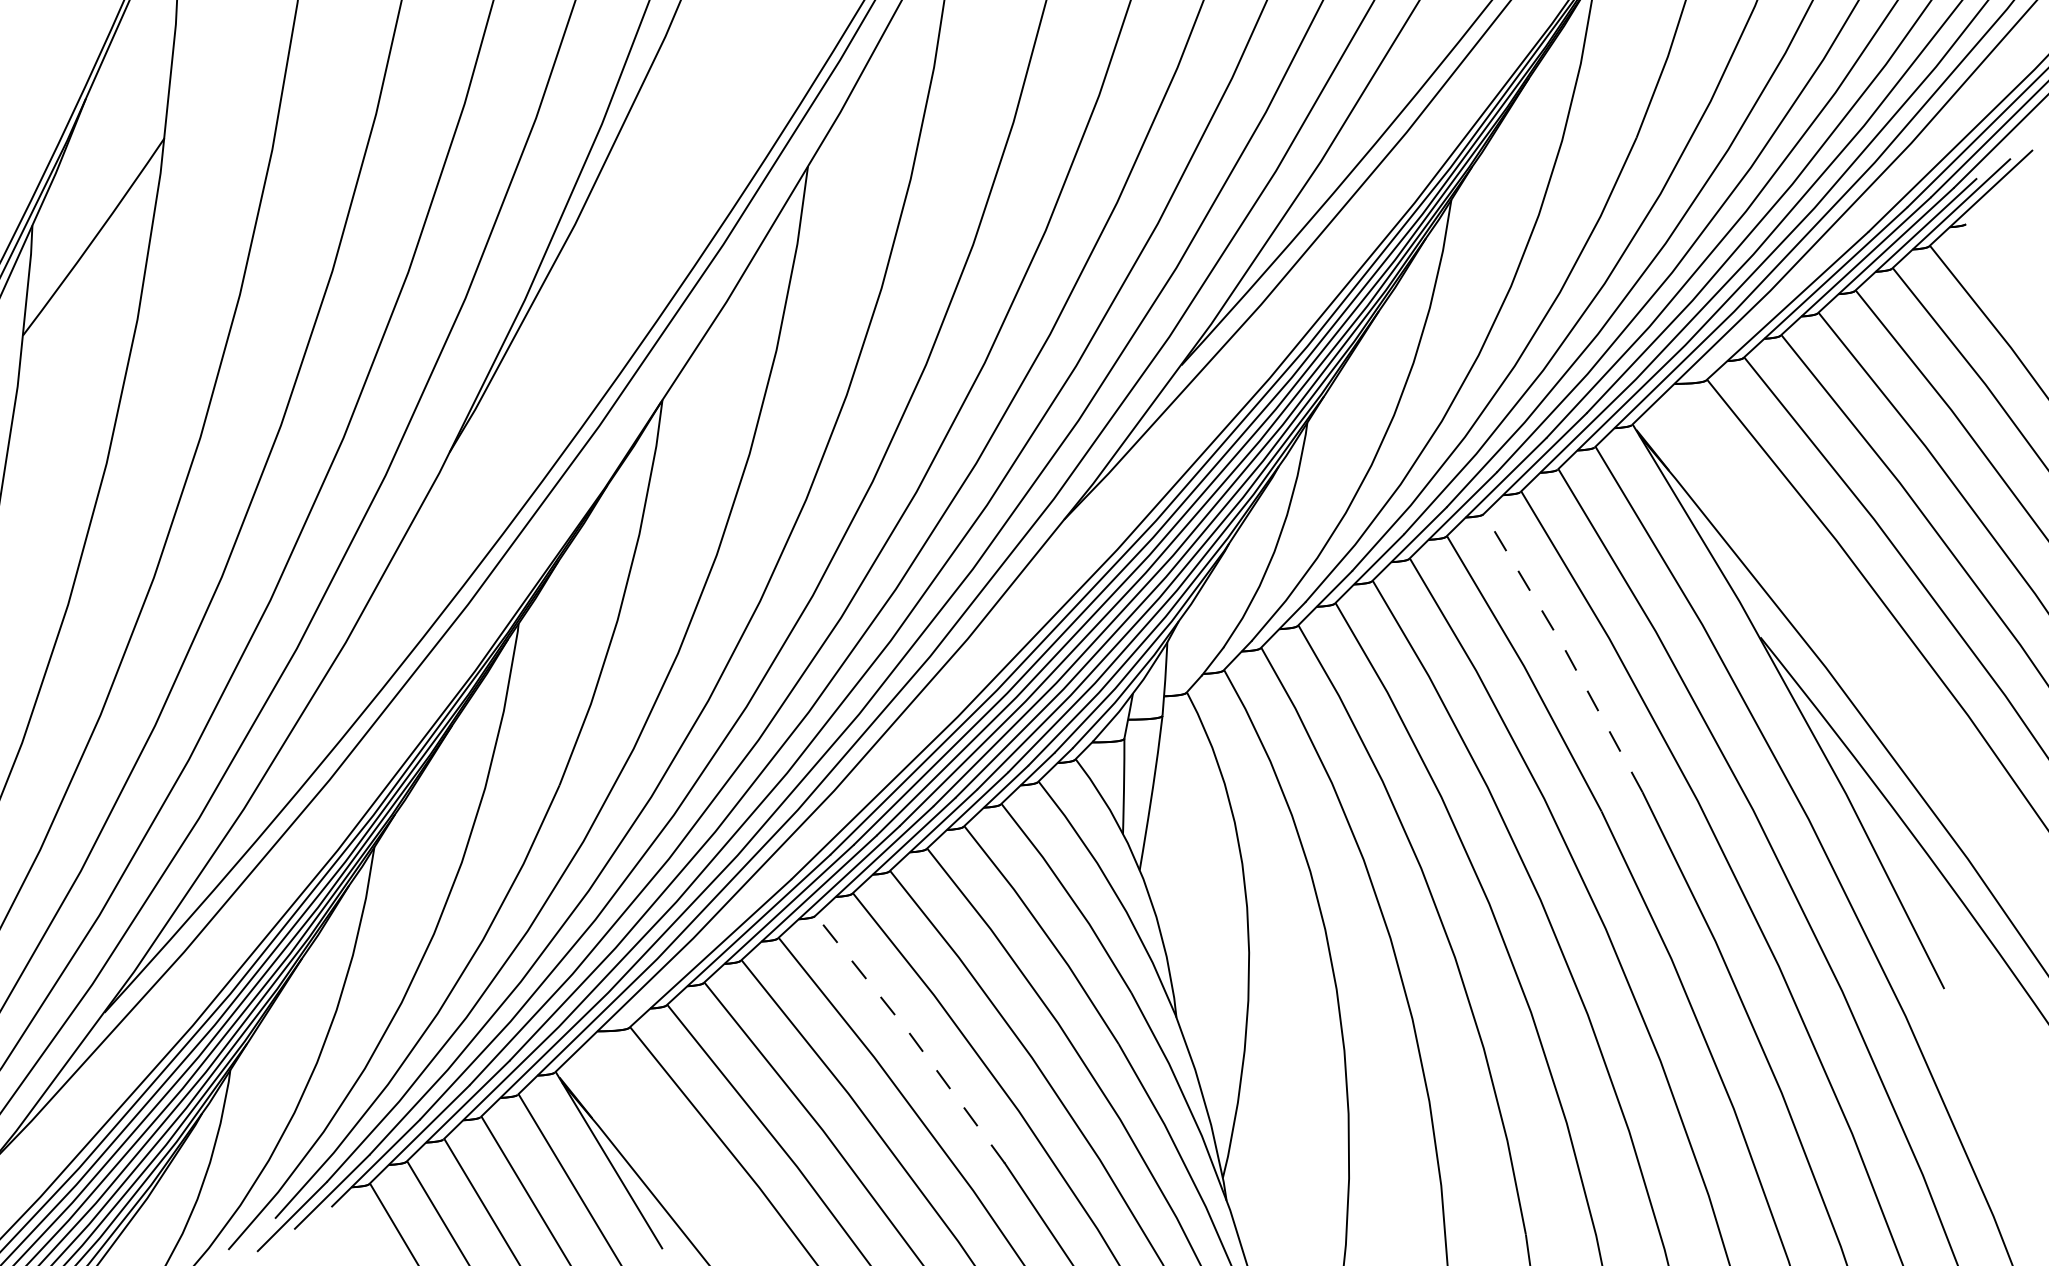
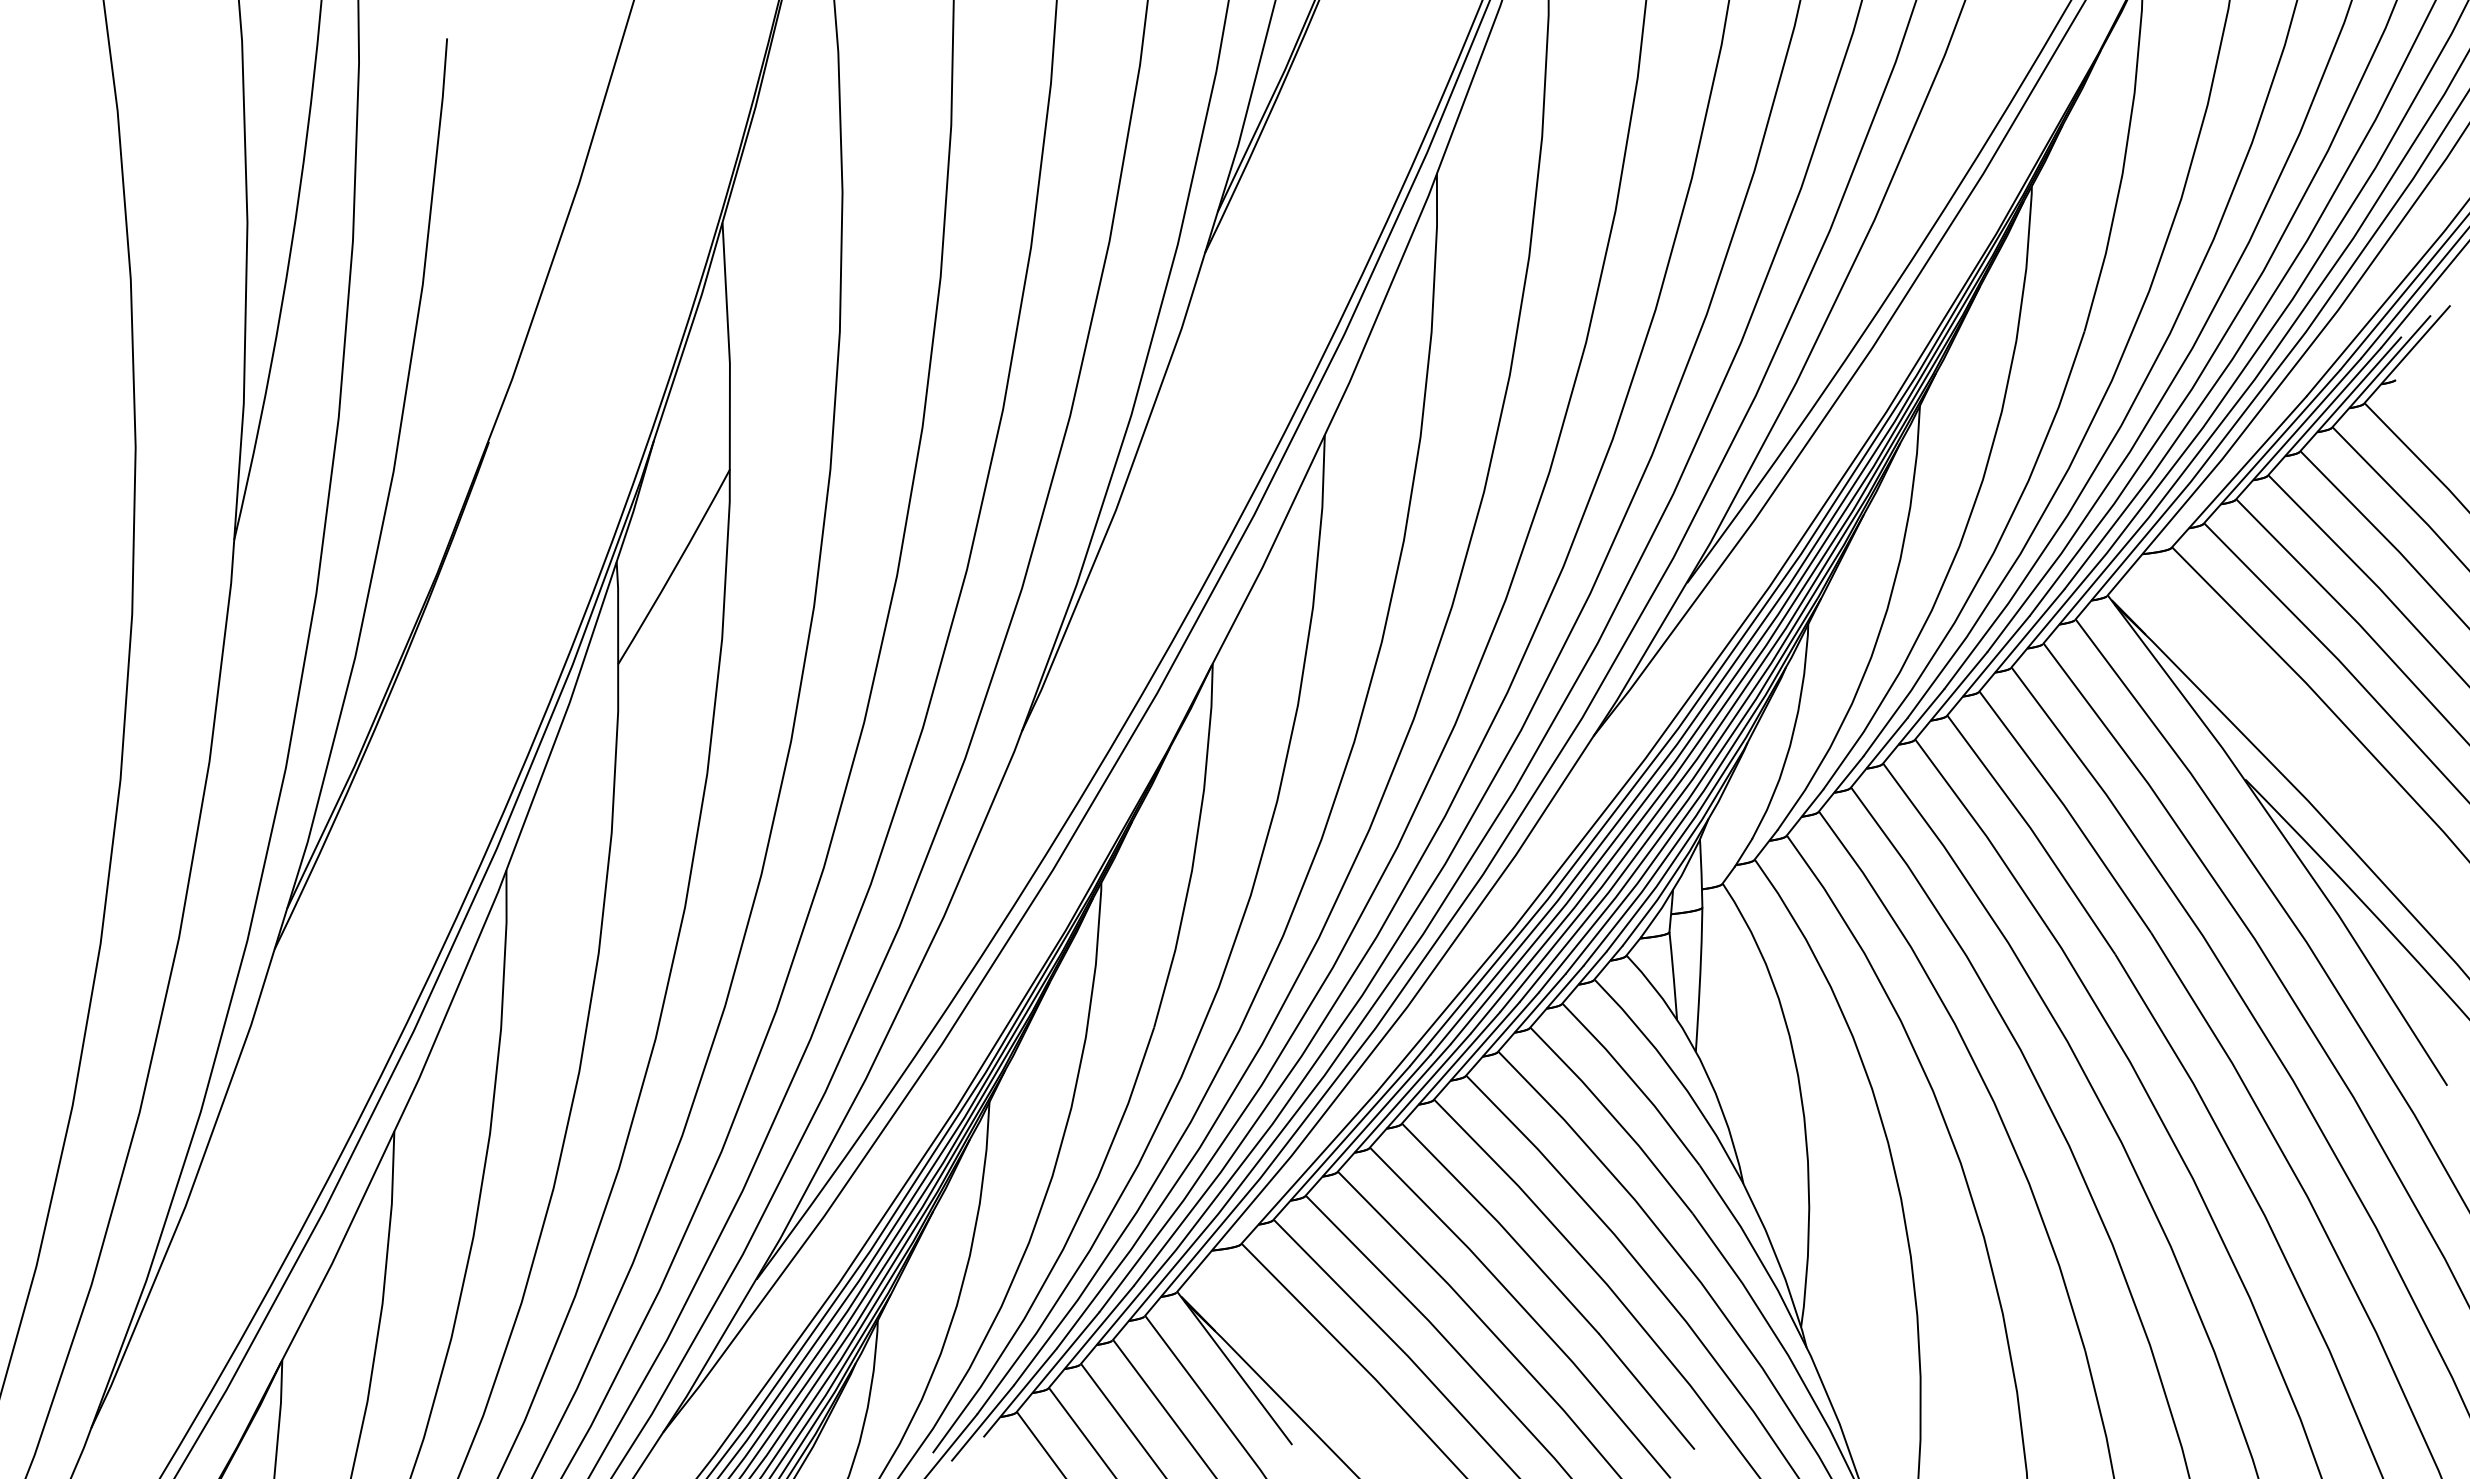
line: (1565, 650) -> (2067, 809), dashed -> solid
line: (912, 1037) -> (1502, 1226), dashed -> solid

